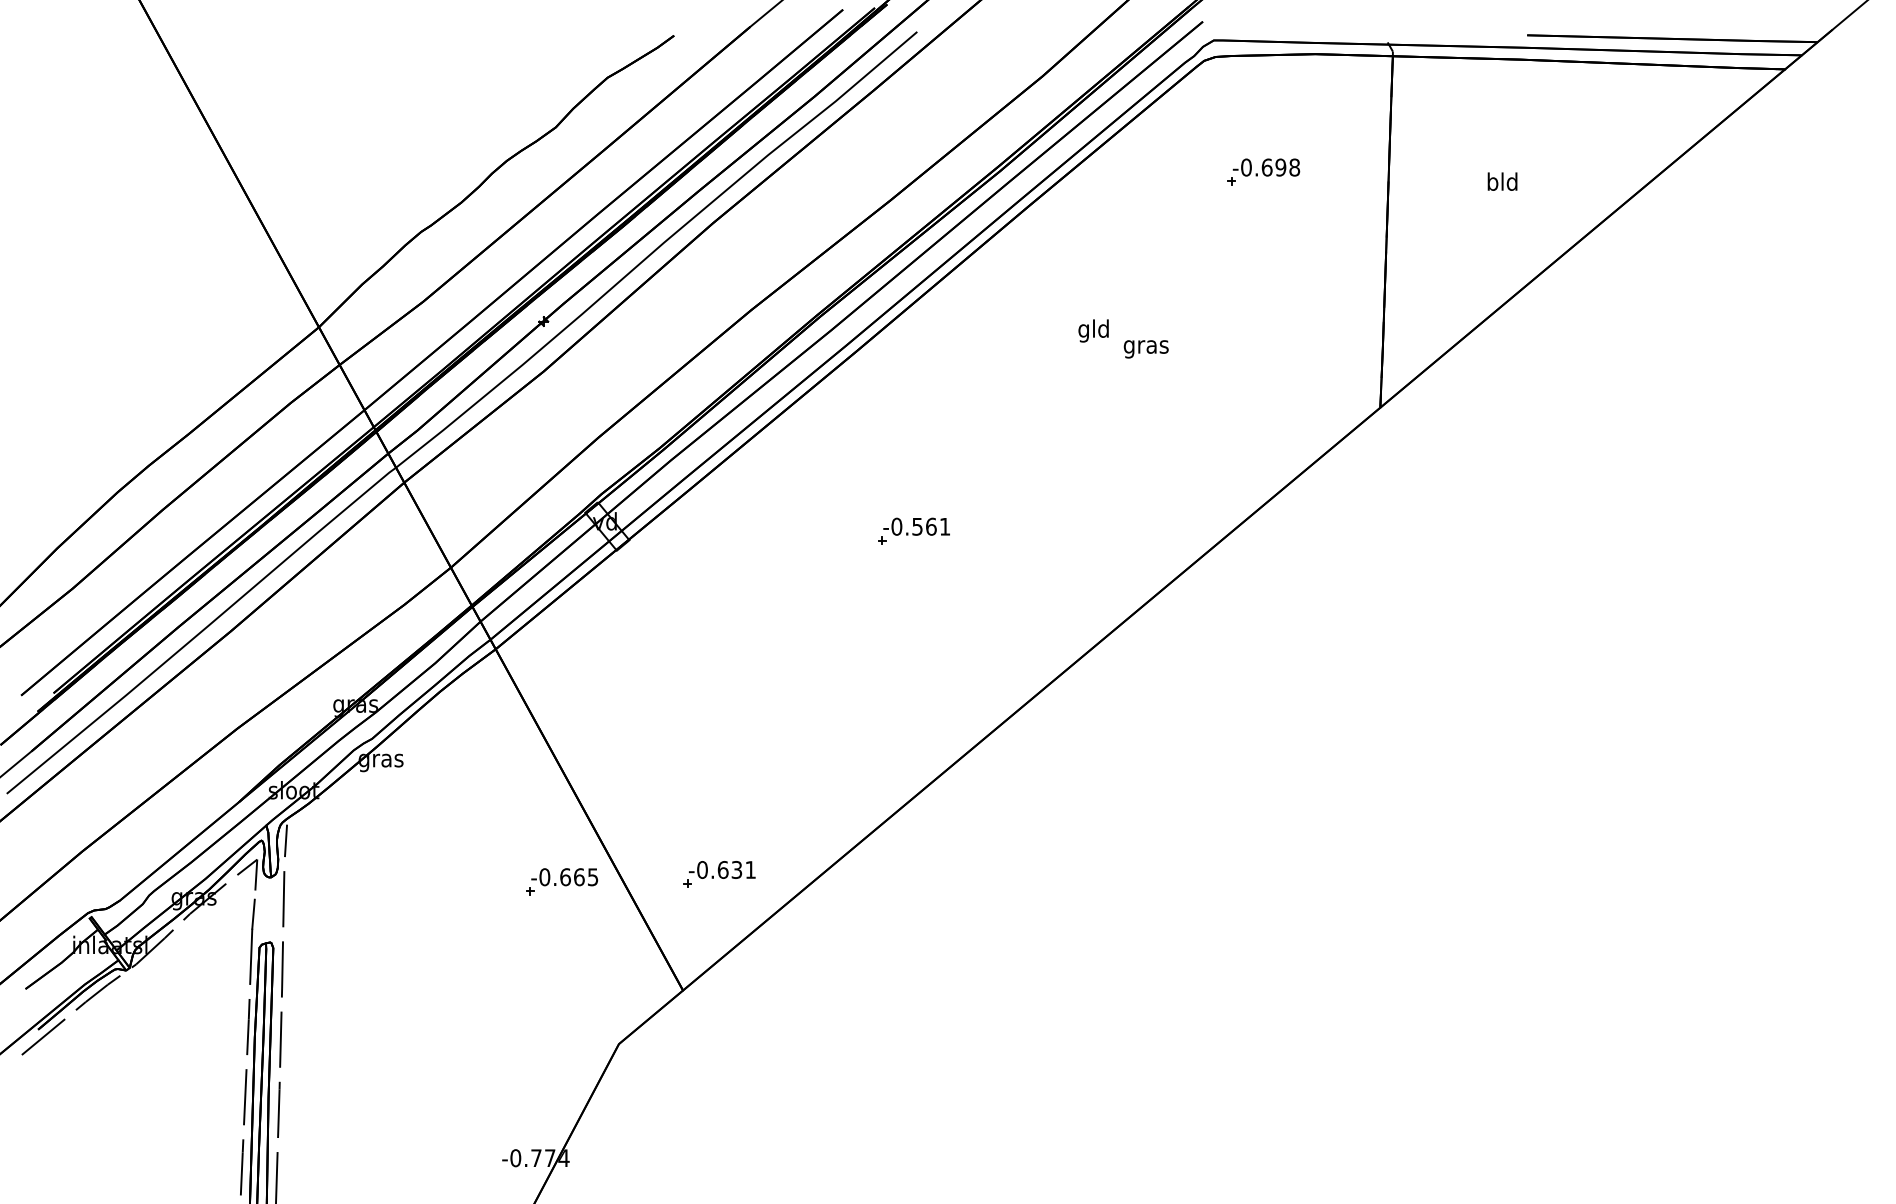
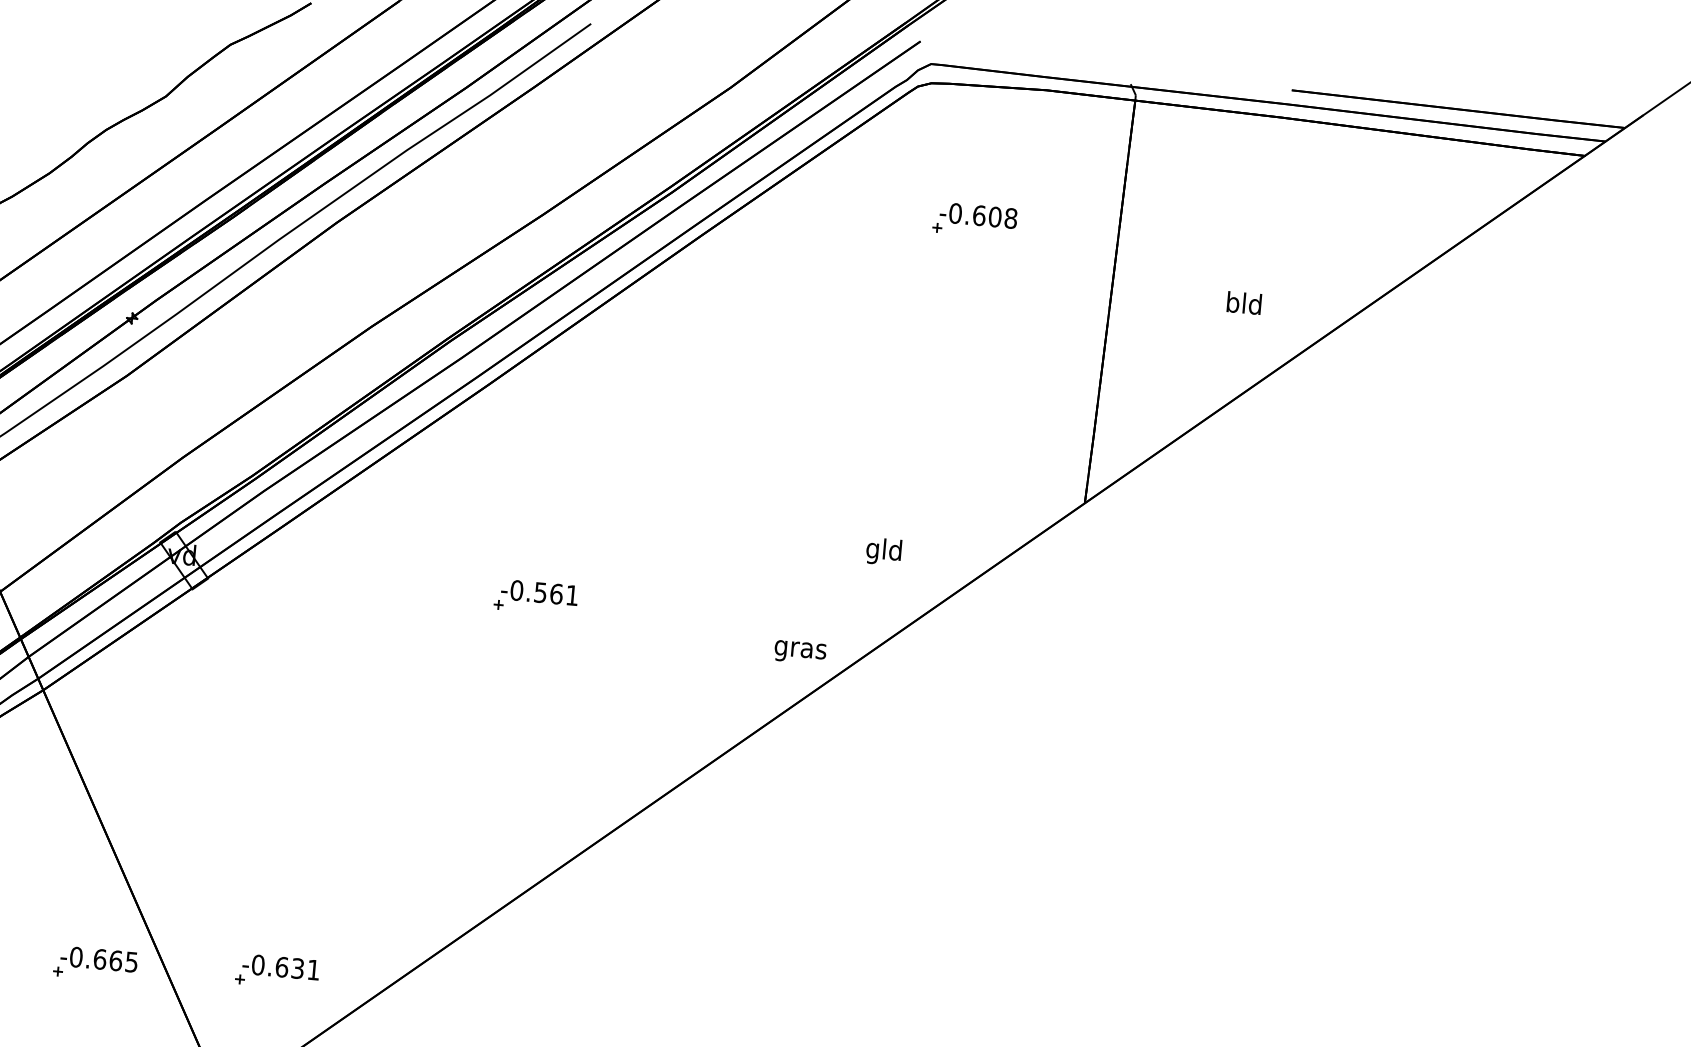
text: (1280, 167) -> (994, 216), -0.698 -> -0.608
text: (1502, 181) -> (1244, 302), moved
text: (1093, 330) -> (883, 551), moved
text: (1145, 349) -> (799, 652), moved

